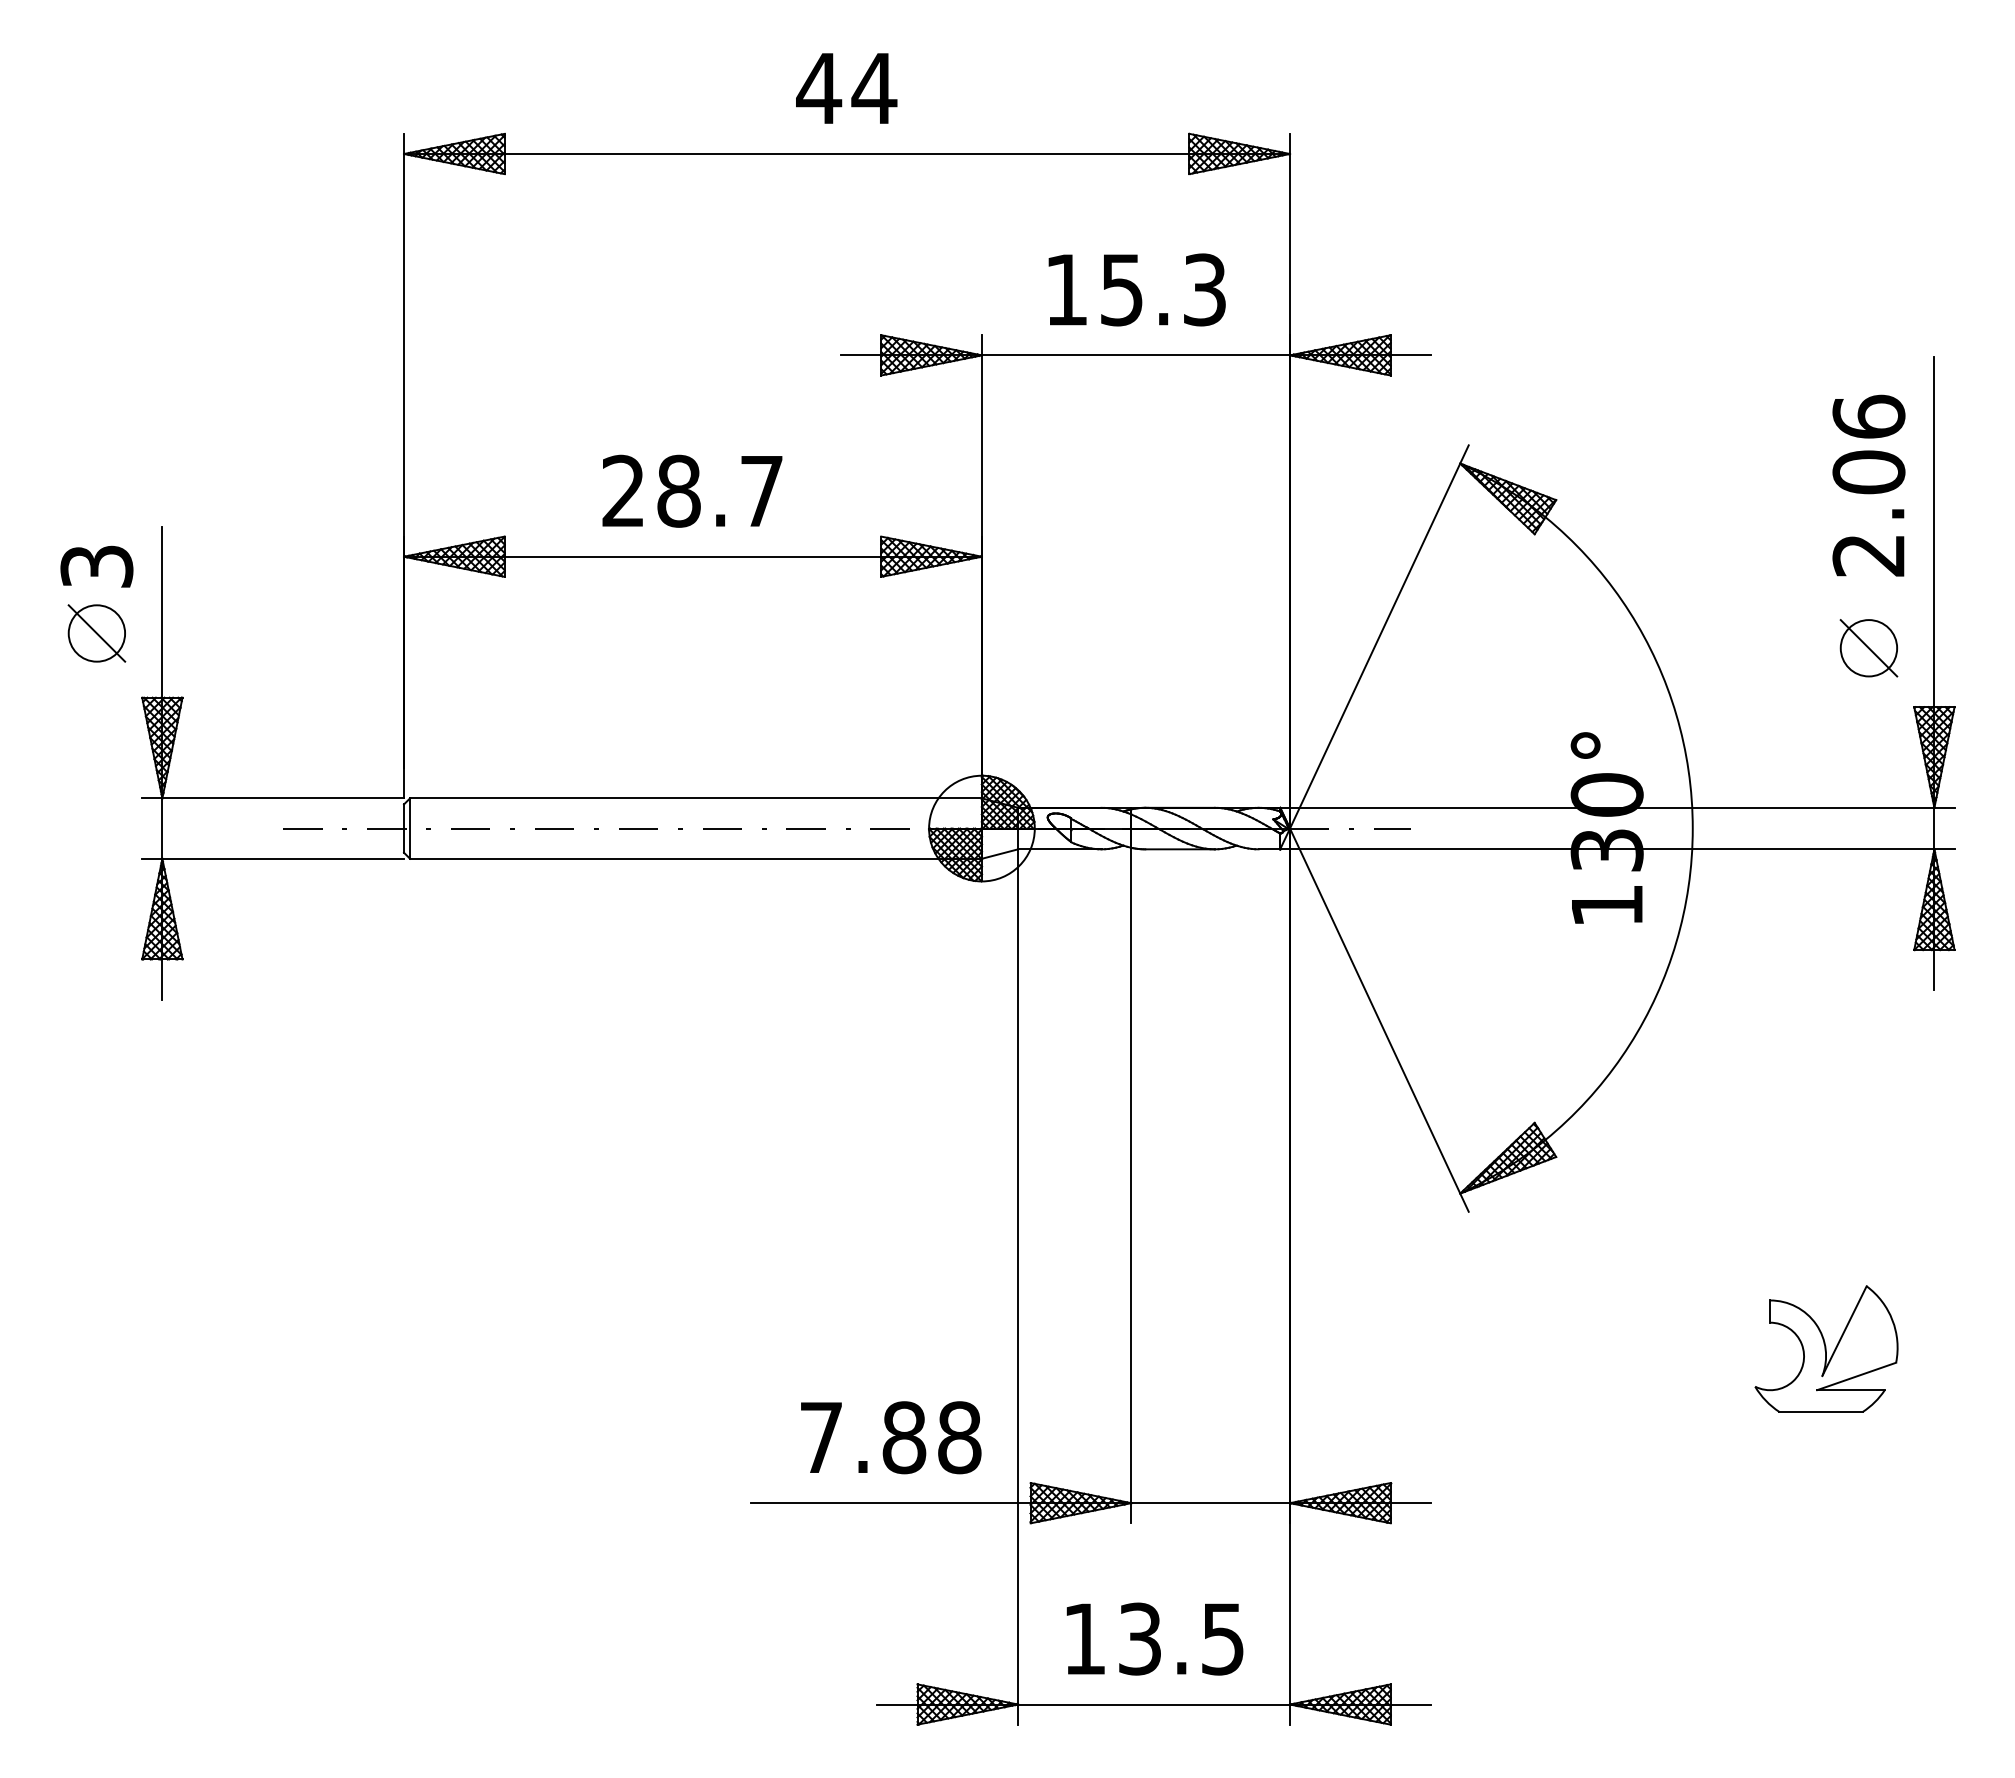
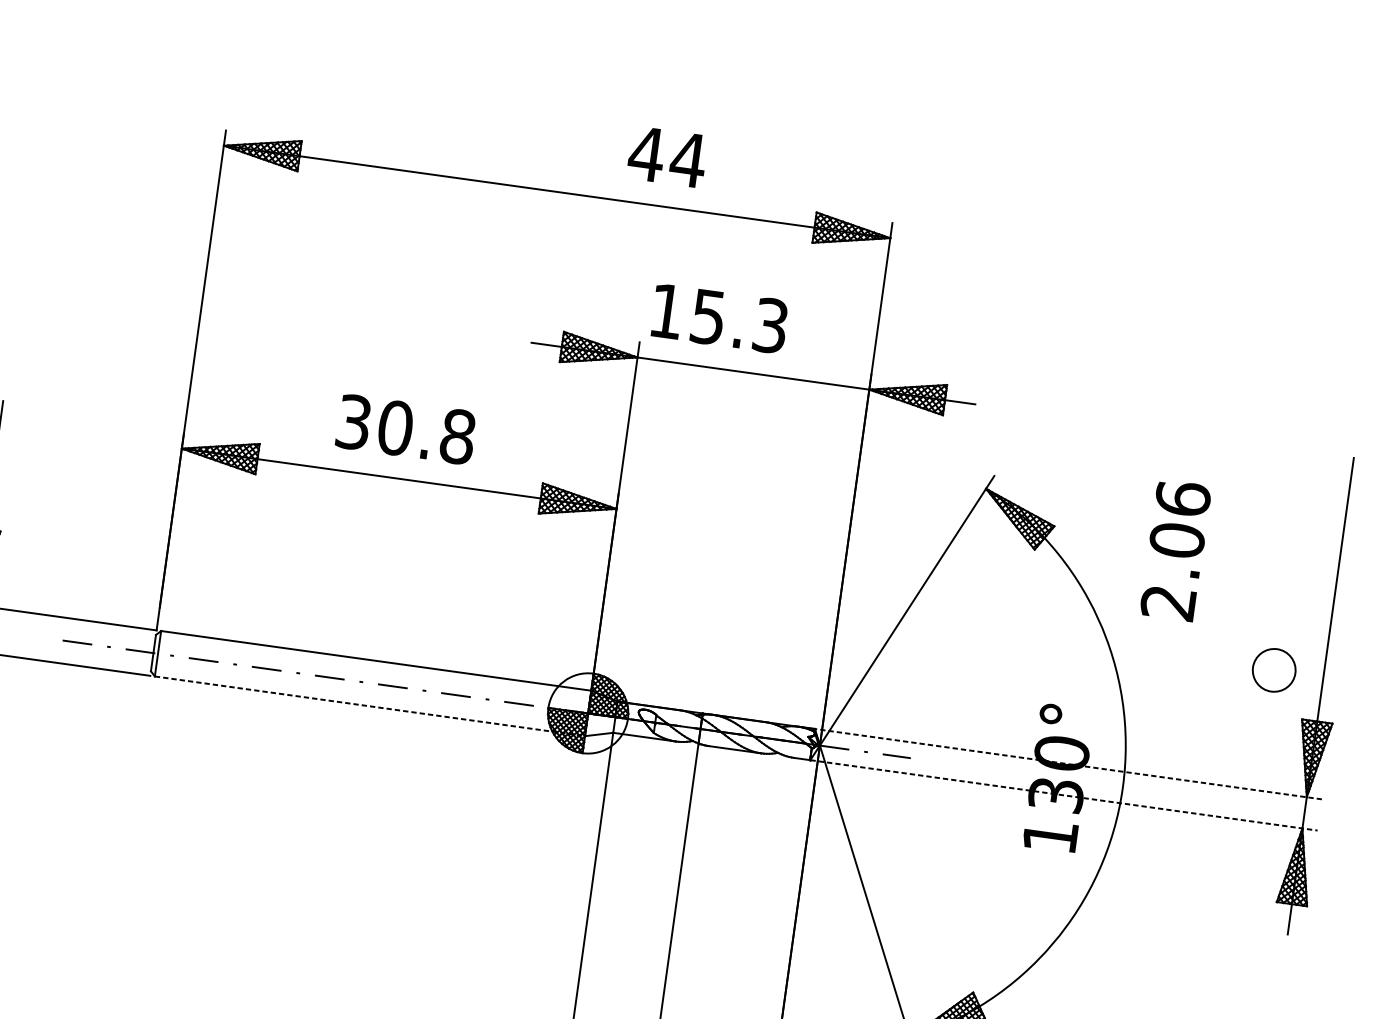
text: (846, 88) -> (667, 157), moved
text: (1136, 289) -> (719, 318), moved
text: (1868, 485) -> (1175, 550), moved
text: (692, 490) -> (405, 428), 28.7 -> 30.8
line: (1868, 648) -> (1273, 670), removed
line: (1616, 807) -> (1067, 763), solid -> dashed
line: (1617, 849) -> (1064, 795), solid -> dashed
line: (696, 858) -> (370, 706), solid -> dashed

